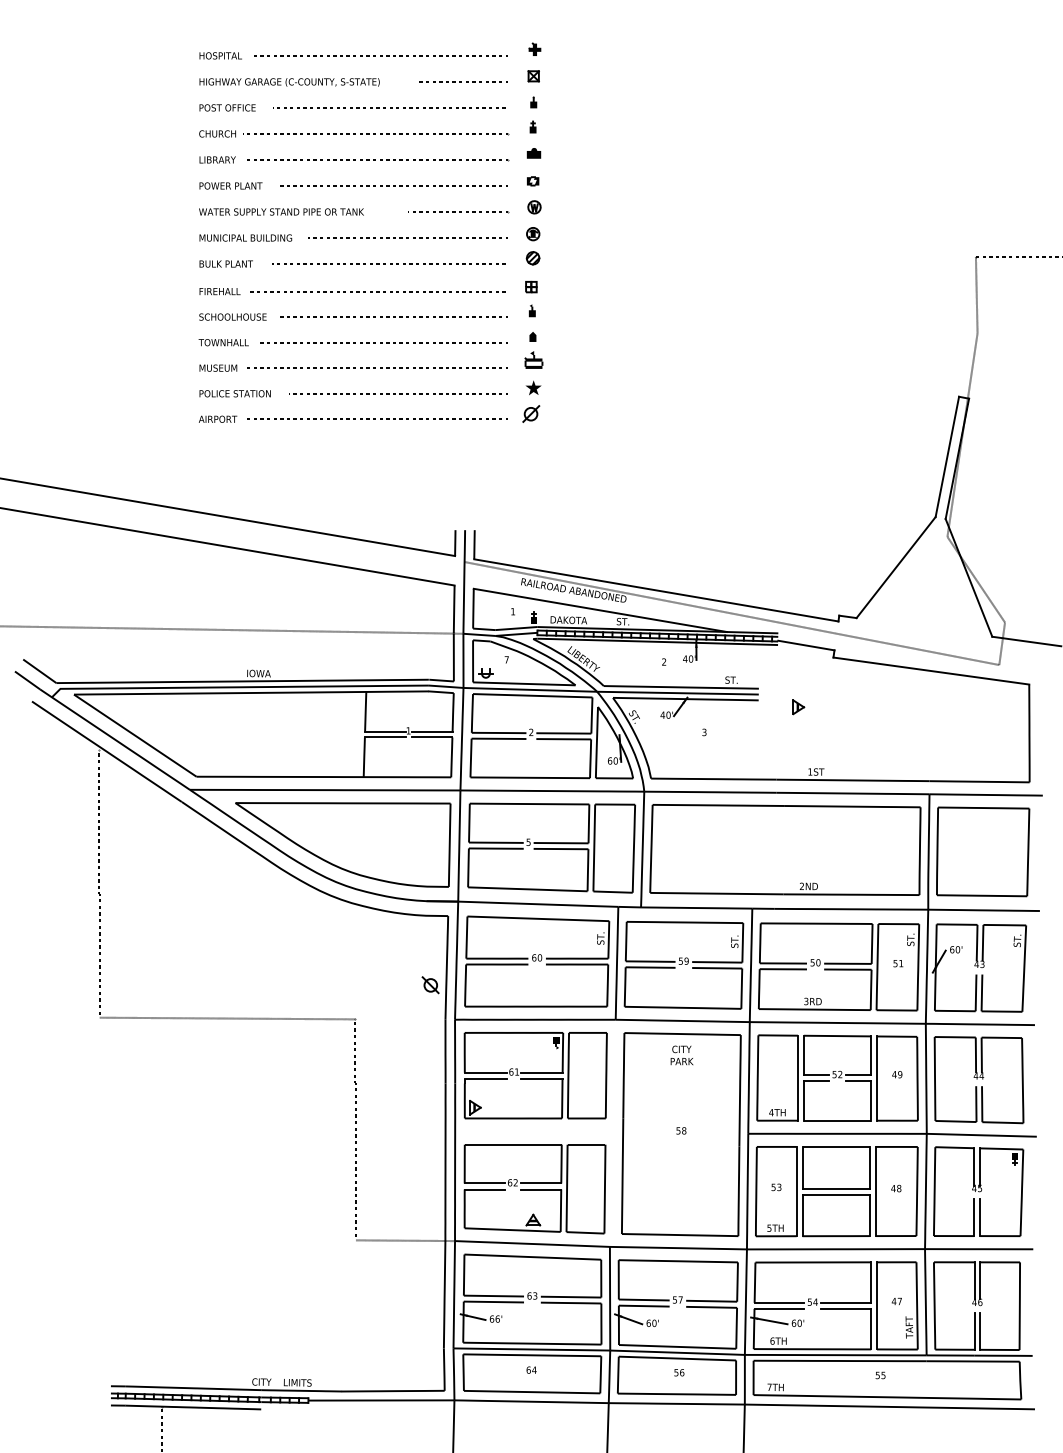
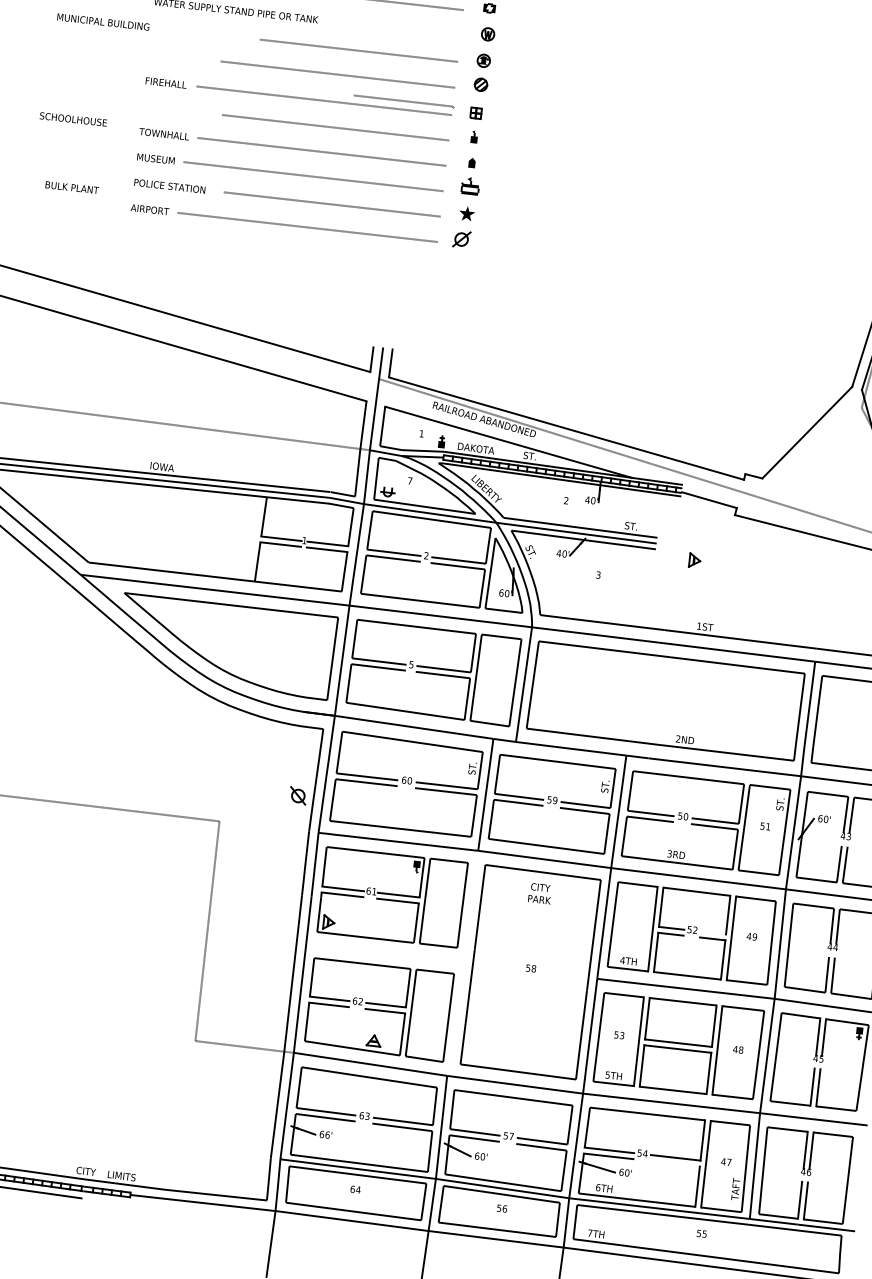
line: (459, 212) -> (405, 101), moved
text: (245, 237) -> (103, 21), moved
text: (225, 263) -> (71, 187), moved
text: (232, 316) -> (73, 118), moved
line: (858, 1075) -> (713, 933), removed
line: (846, 1308) -> (675, 1163), removed

